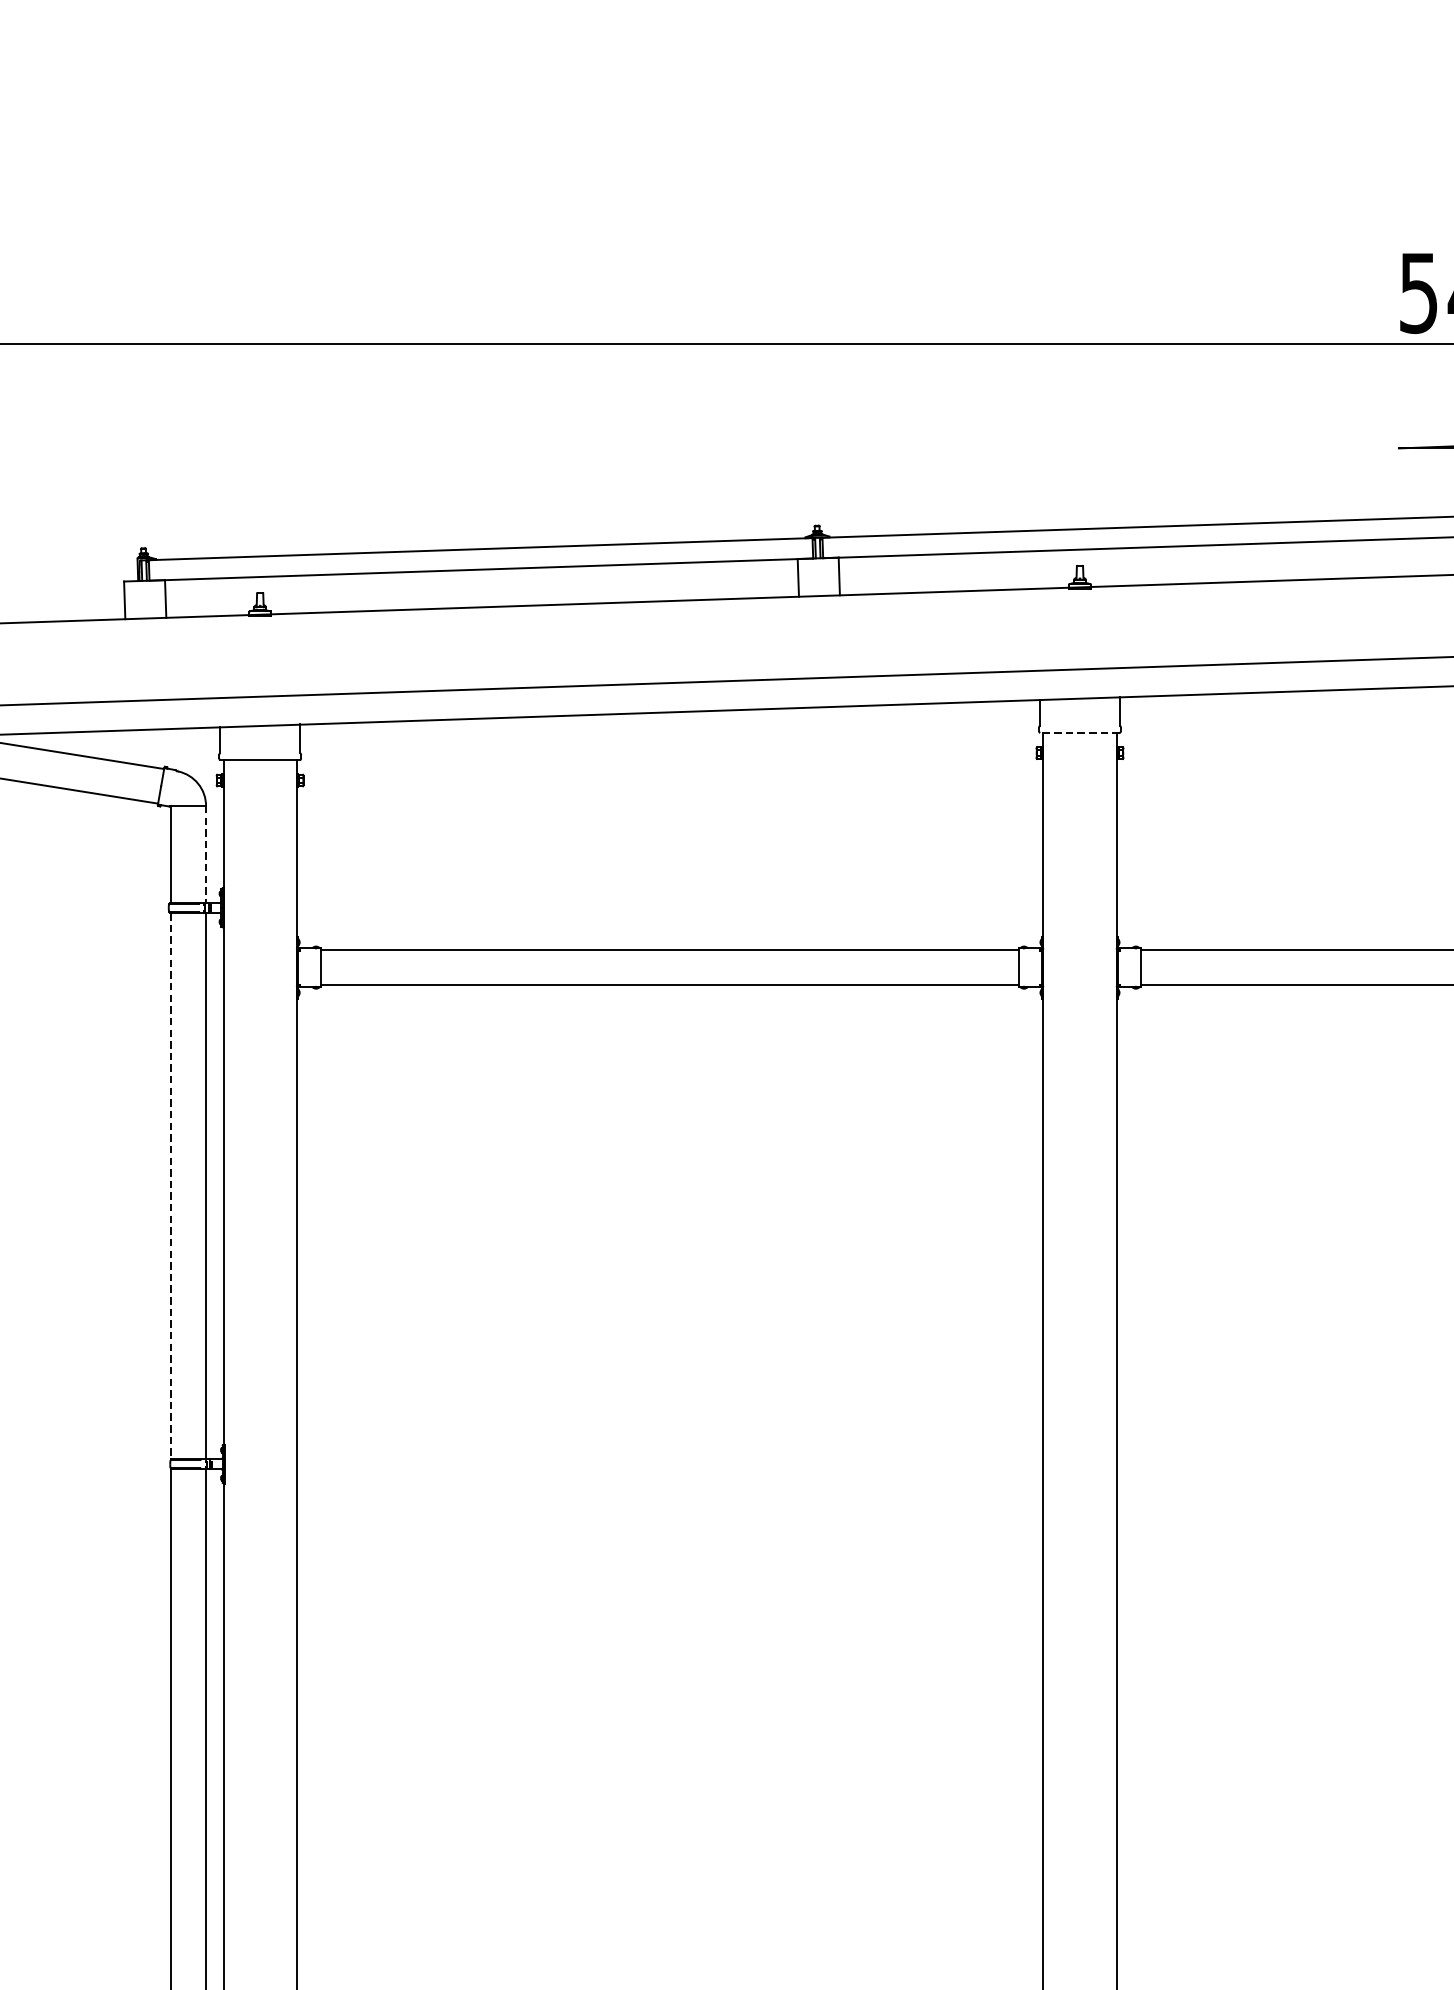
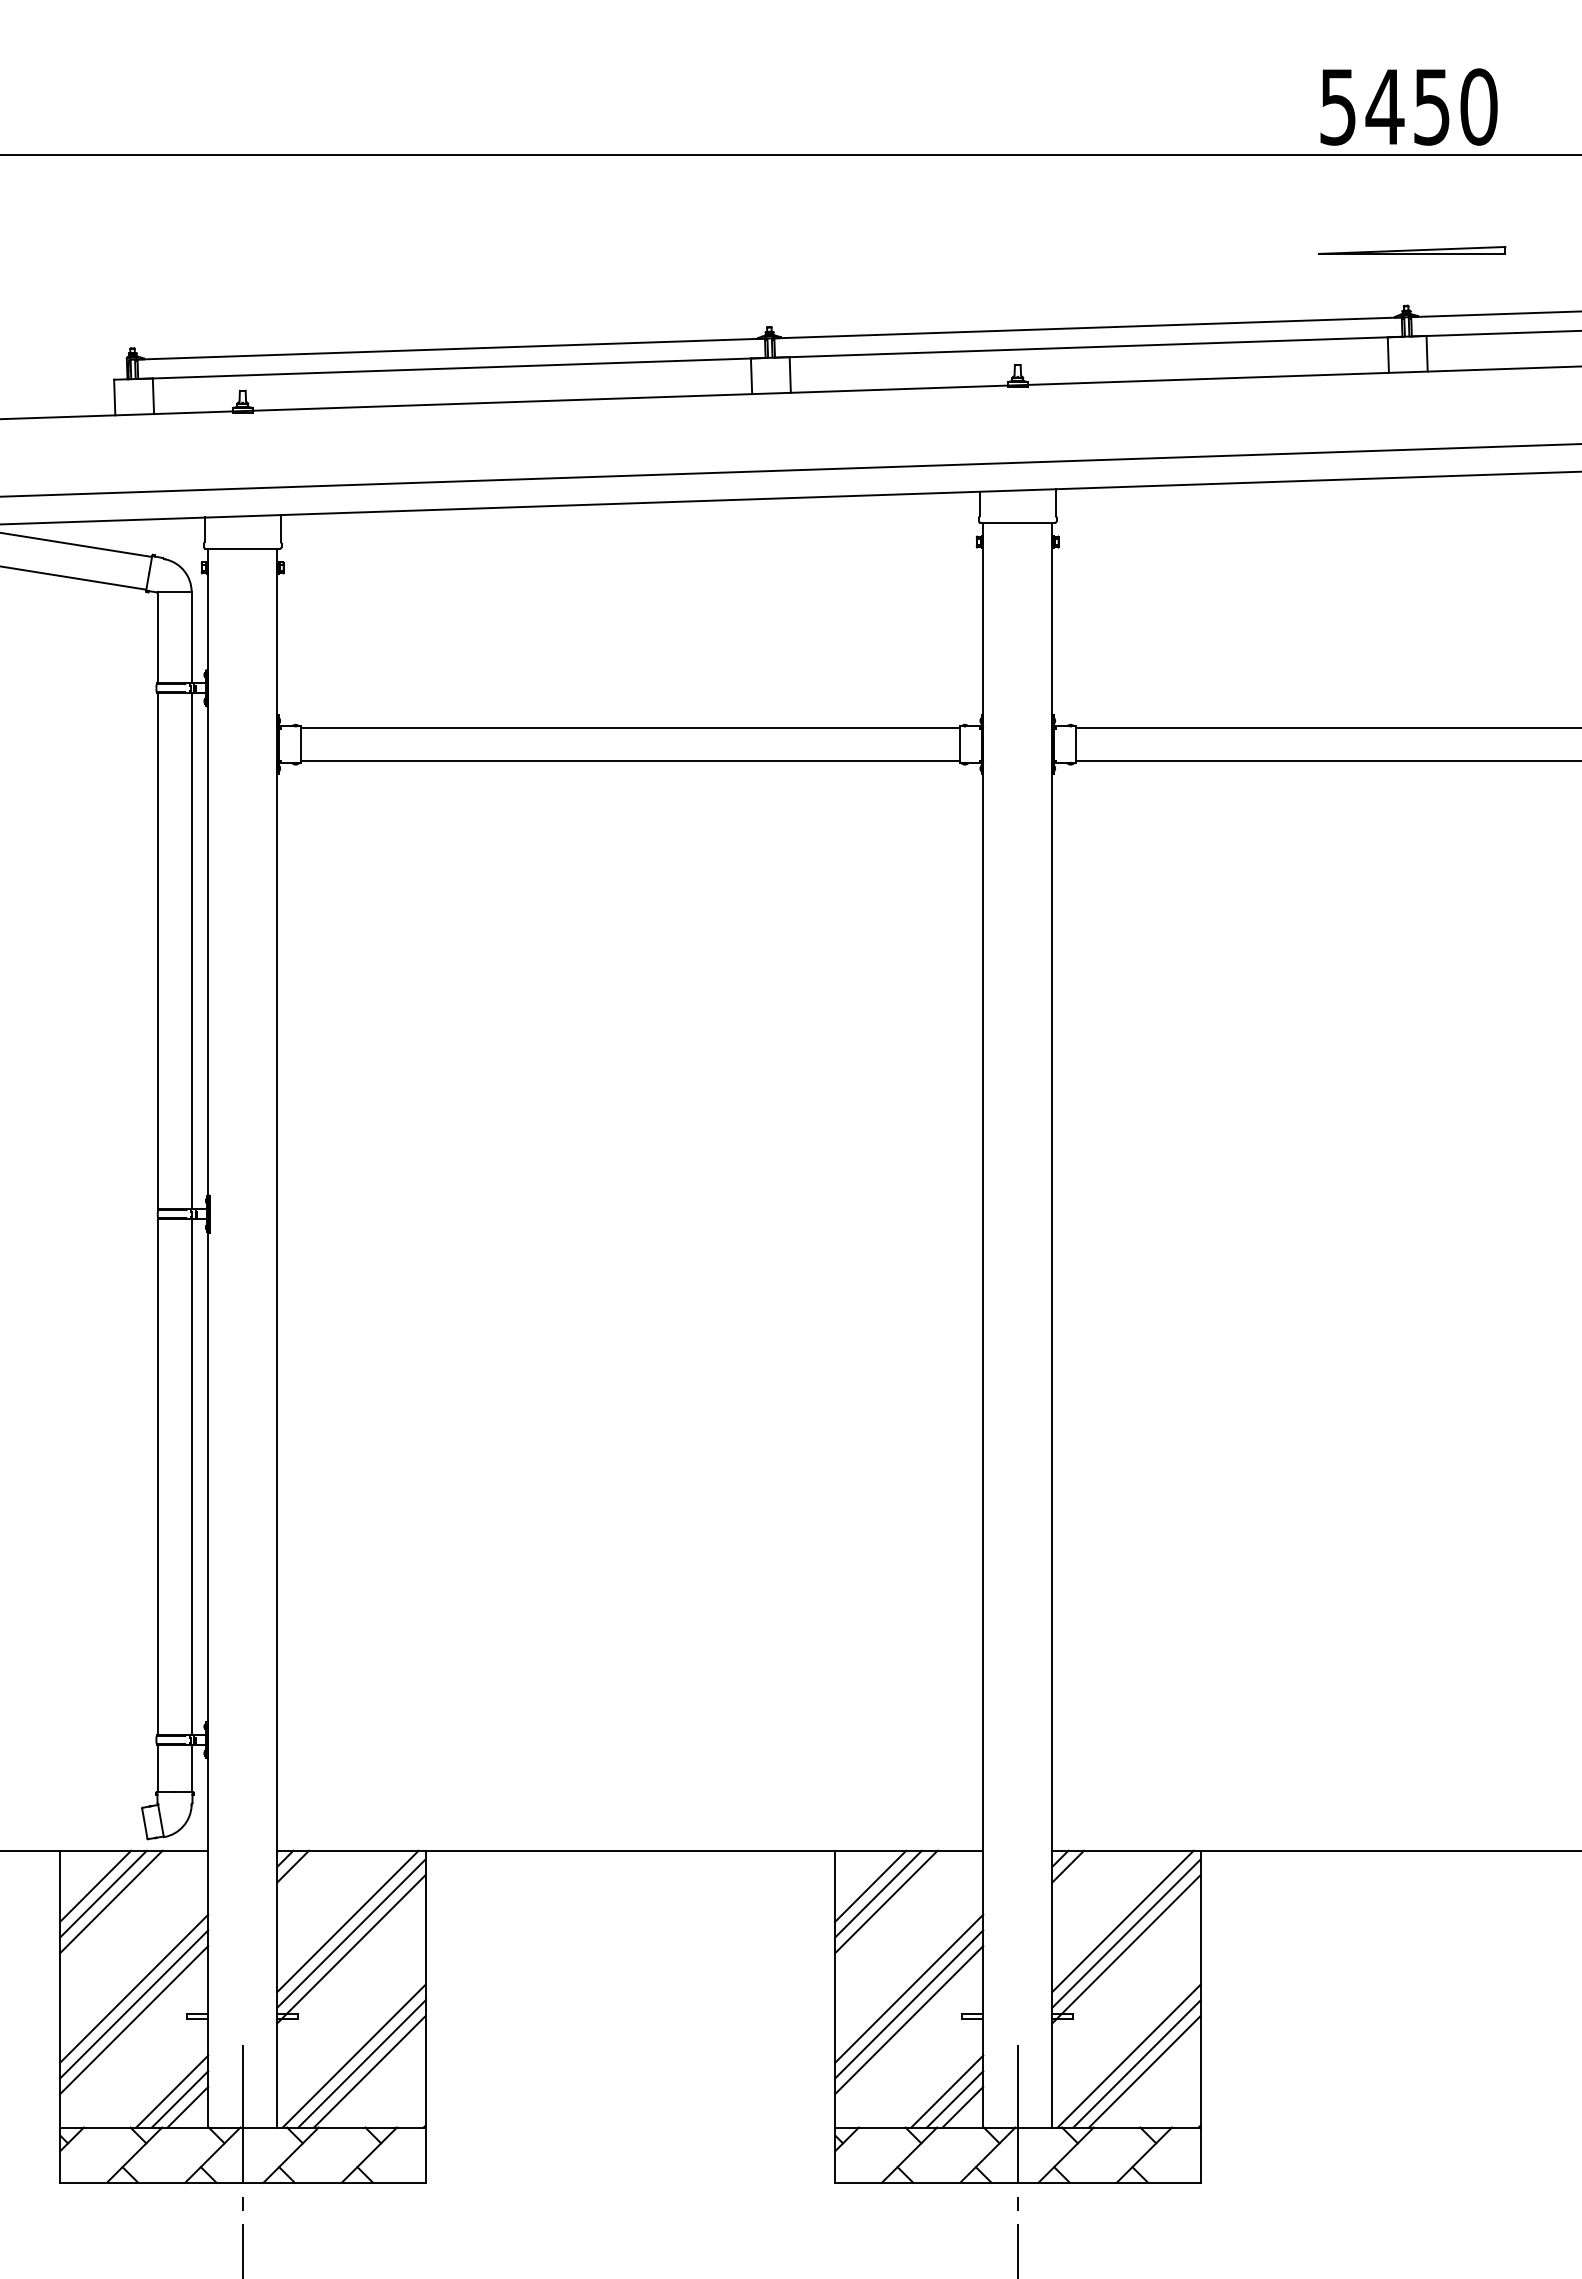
line: (1079, 732) -> (1017, 522), dashed -> solid
line: (205, 854) -> (191, 637), dashed -> solid
line: (171, 1186) -> (158, 951), dashed -> solid

